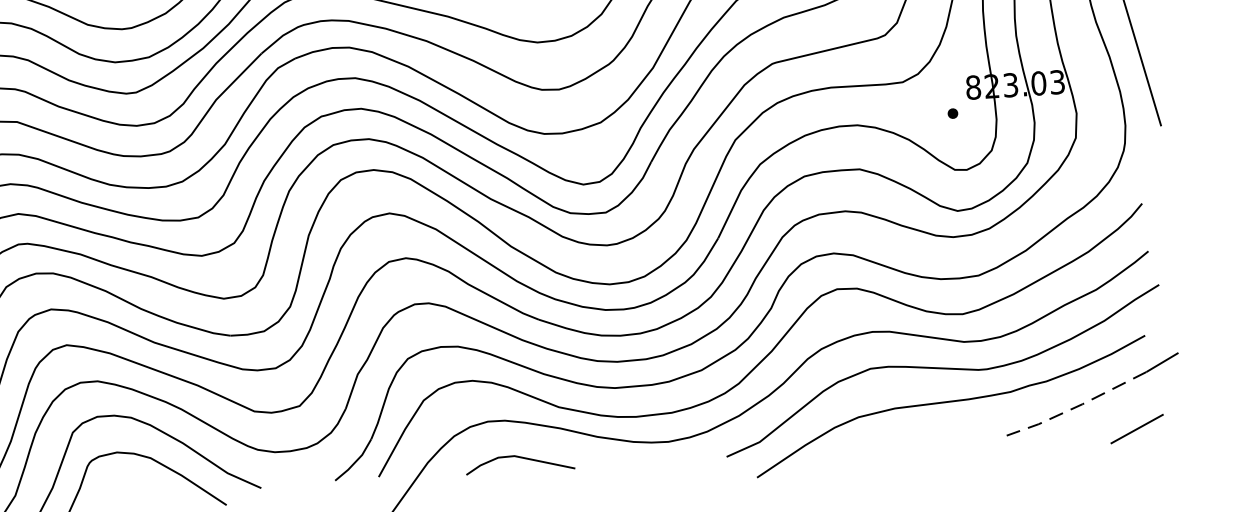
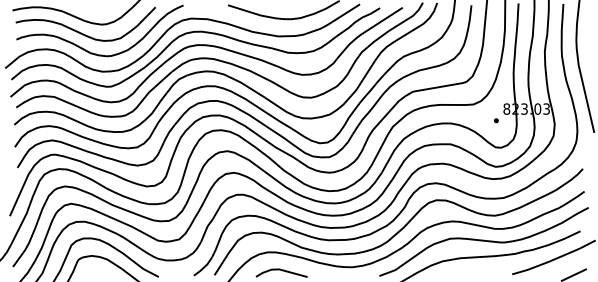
line: (1077, 406) -> (546, 262), dashed -> solid

